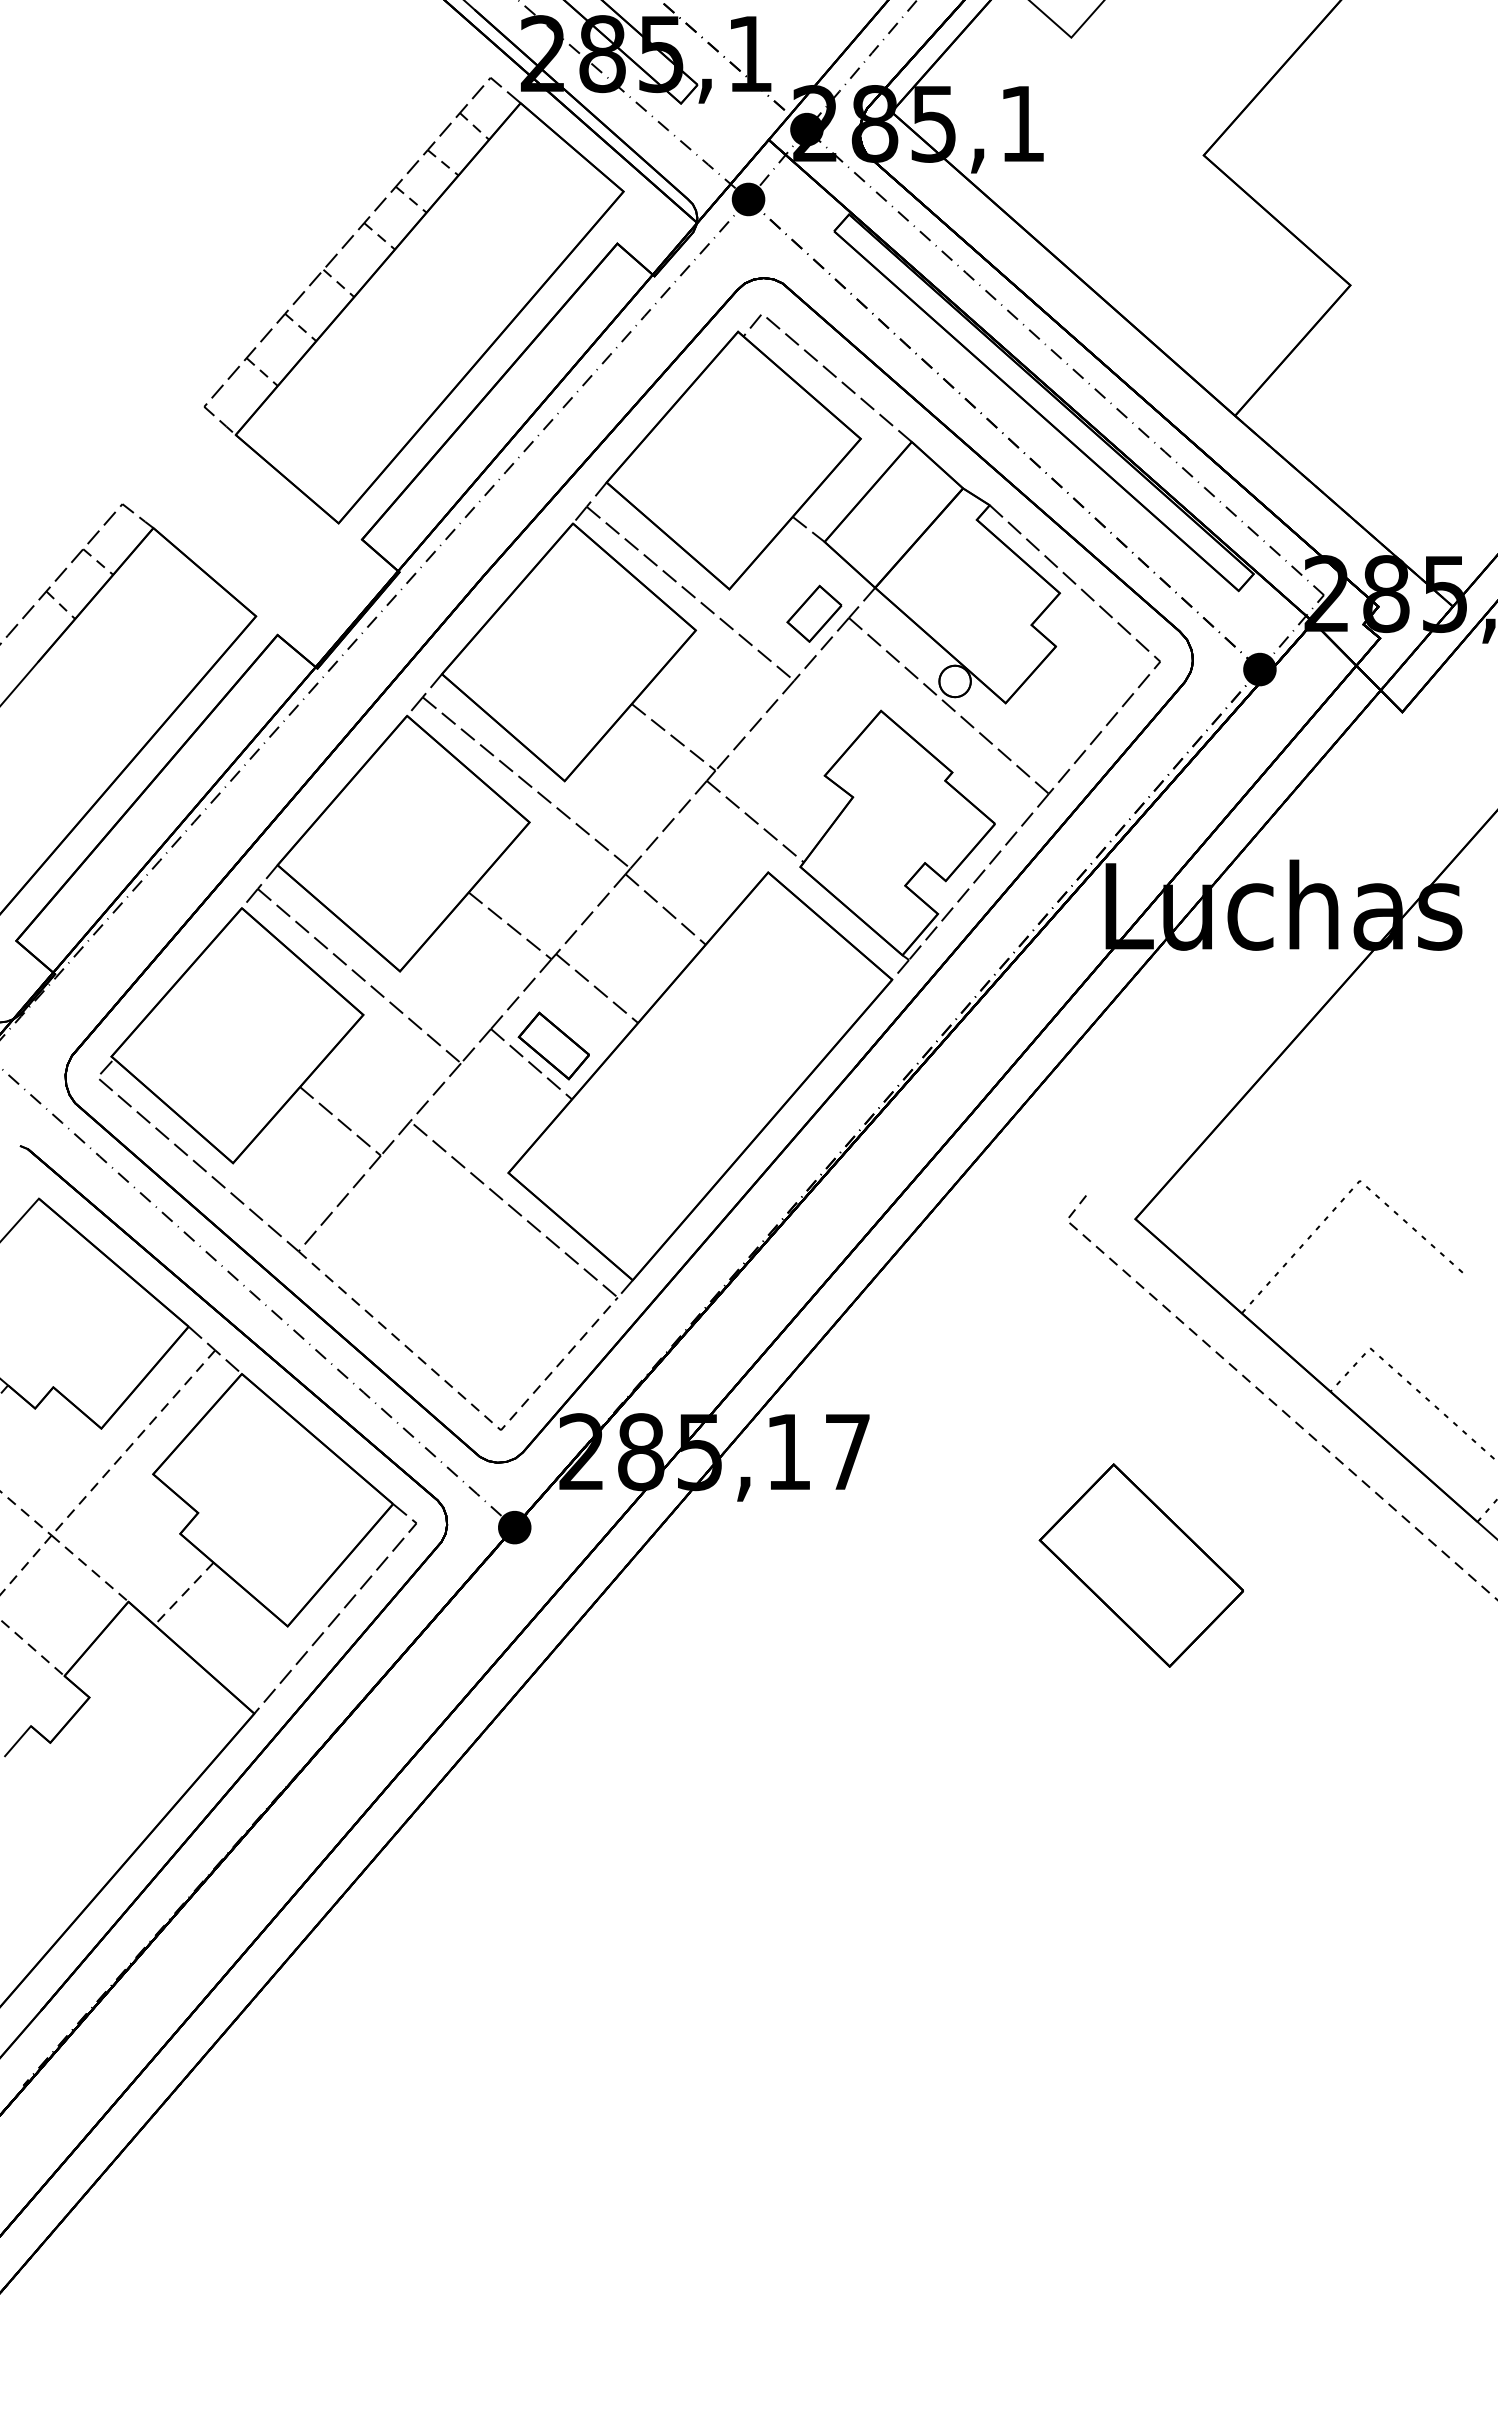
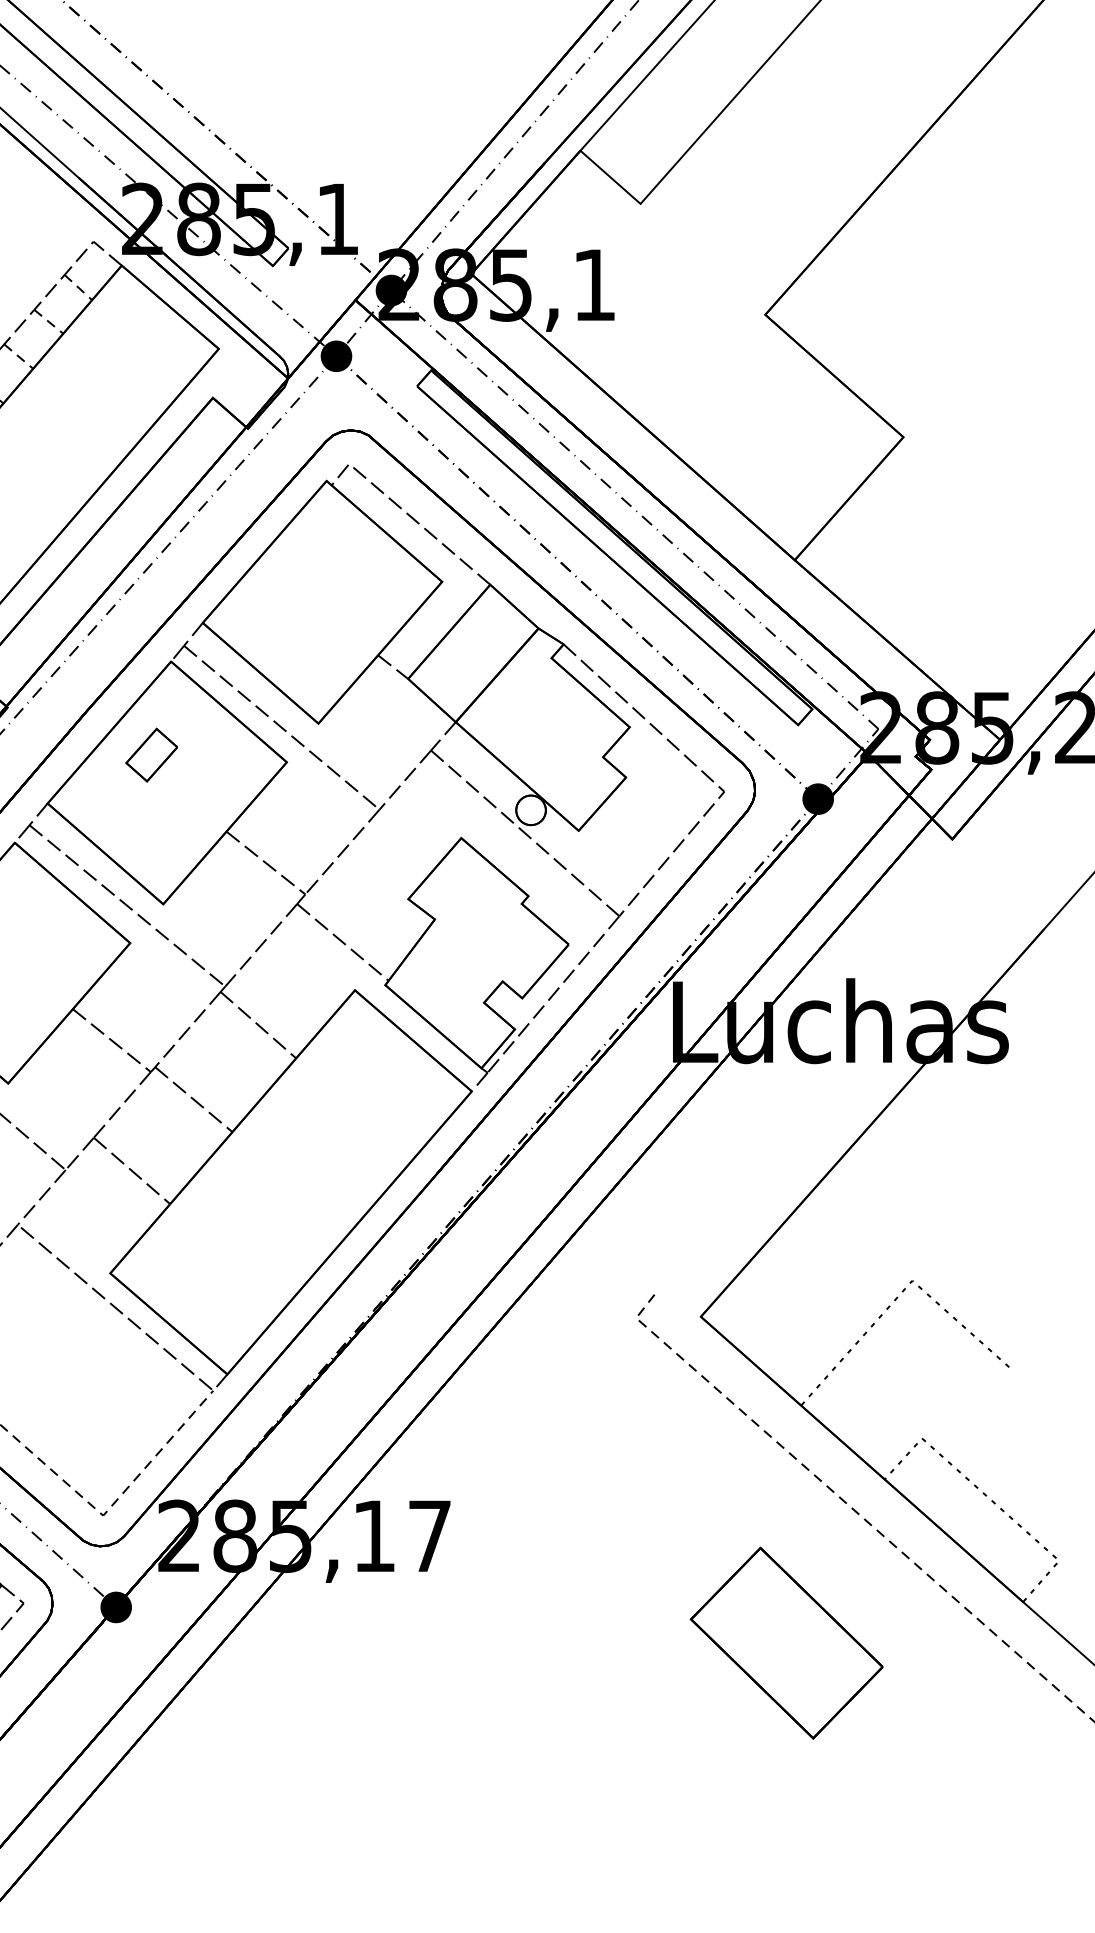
part: (814, 613) -> (151, 754), moved
part: (553, 1045) -> (152, 1153), removed
part: (1140, 1565) -> (785, 1643), moved

